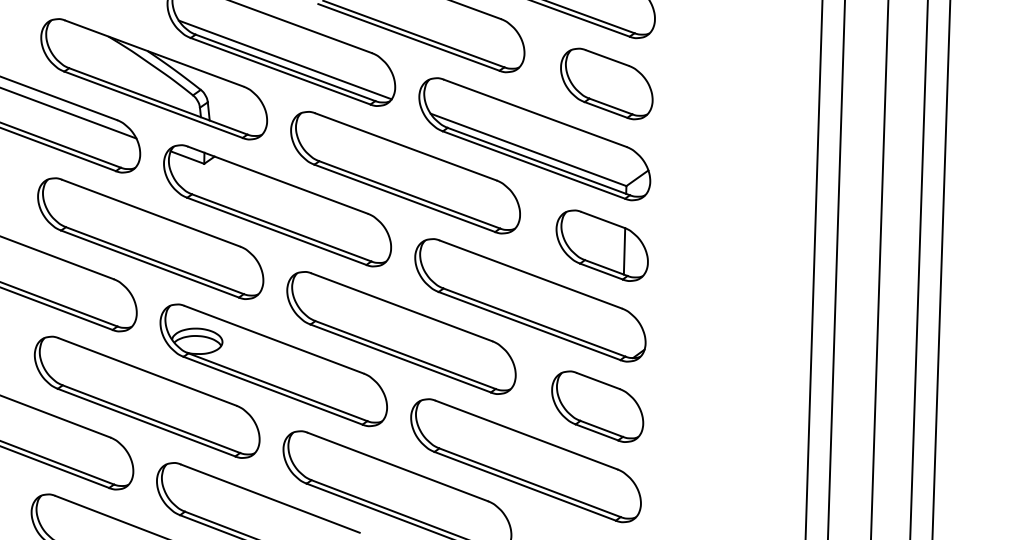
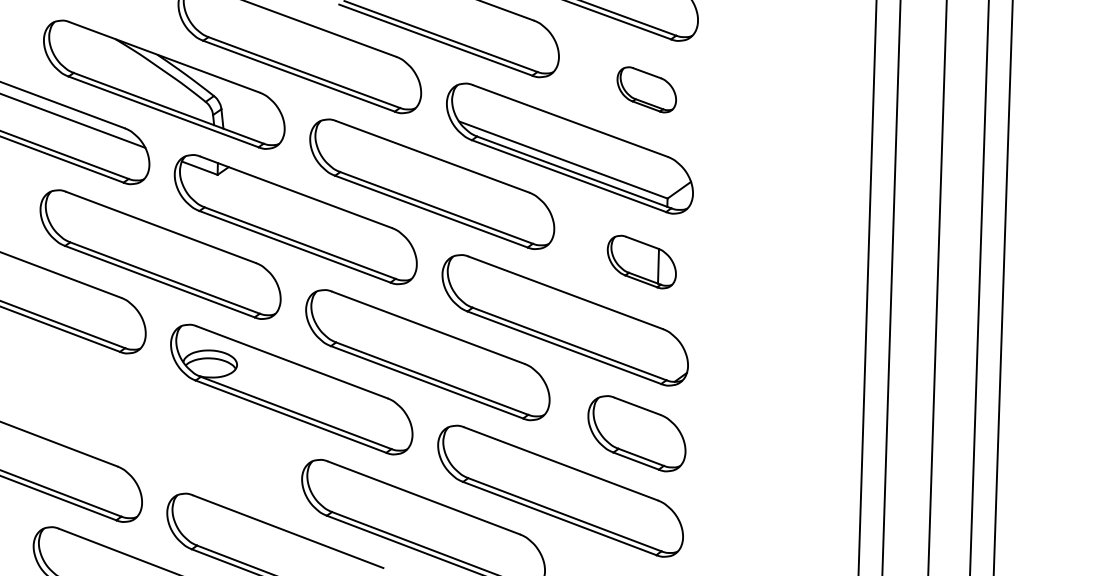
line: (284, 60) -> (303, 64), removed
part: (606, 83) -> (646, 89), size x0.6
part: (601, 245) -> (641, 261), size x0.7
part: (146, 397) -> (156, 423), removed

